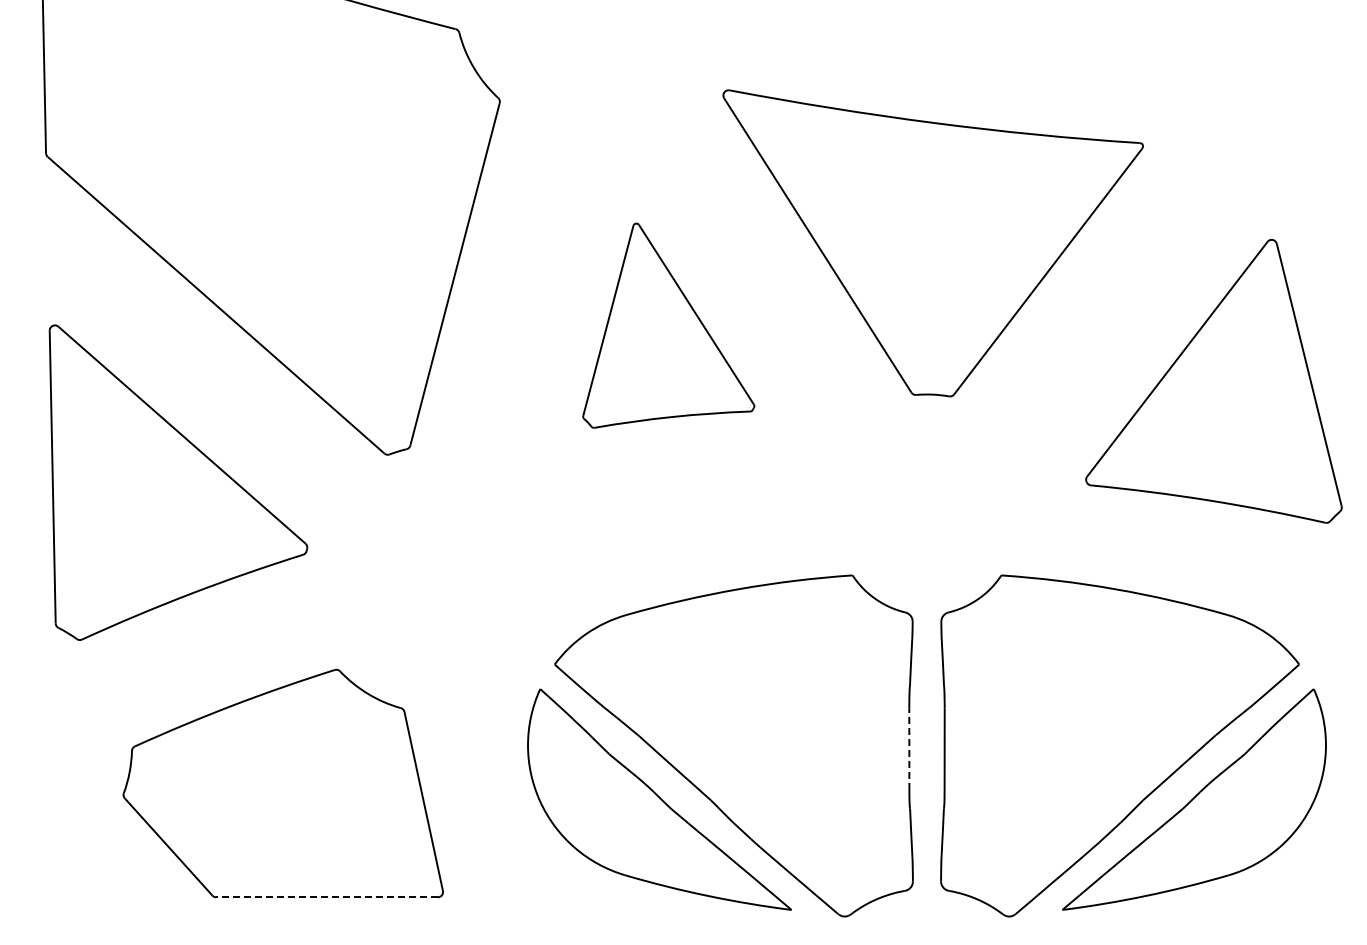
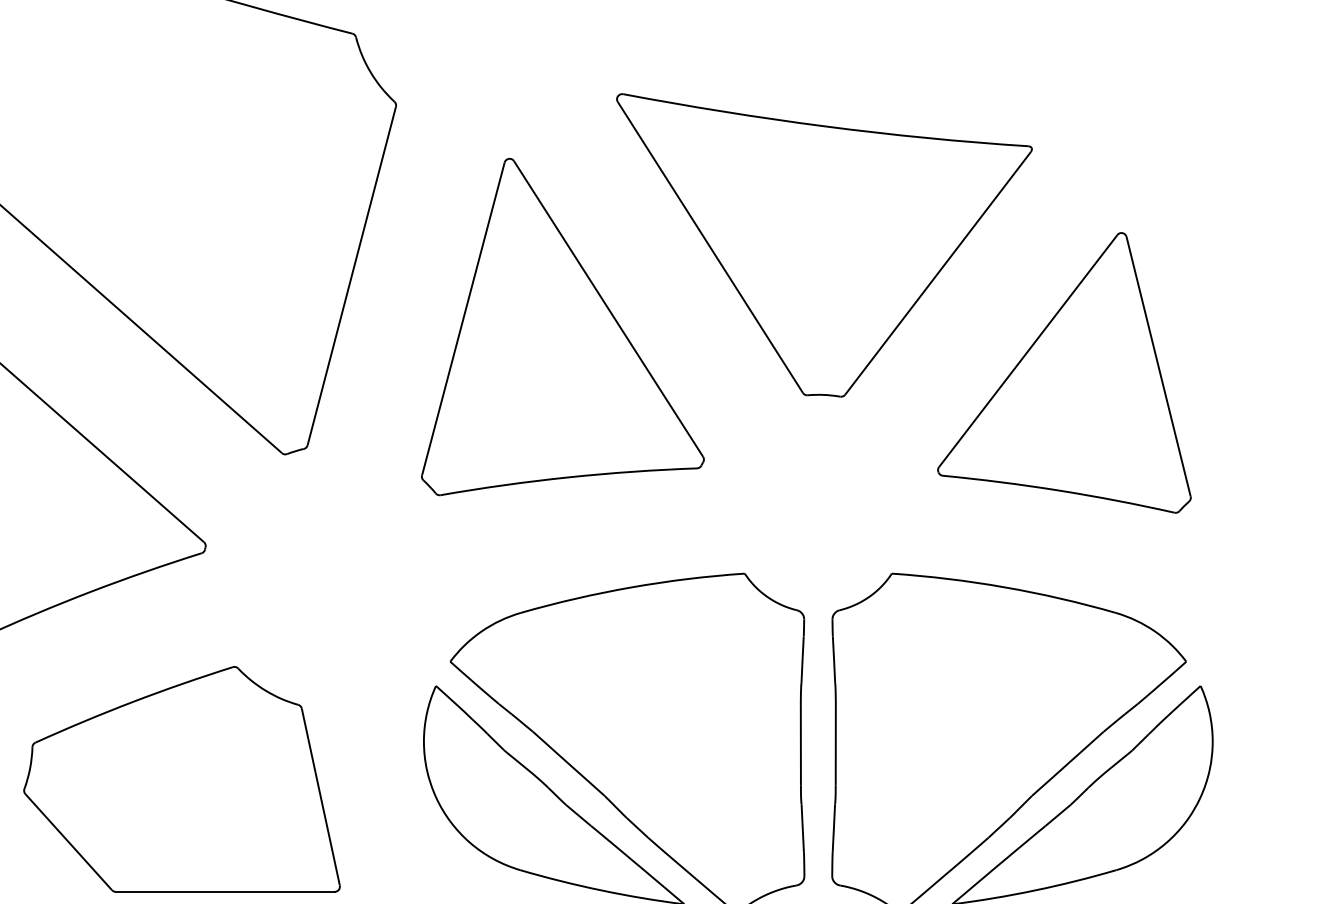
part: (668, 325) -> (562, 326), size x1.67
part: (1213, 381) -> (1063, 373), moved
line: (909, 749) -> (801, 745), dashed -> solid
line: (327, 897) -> (225, 892), dashed -> solid

